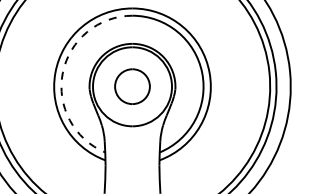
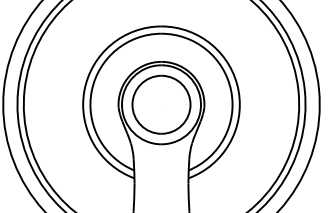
arc: (62, 72) -> (91, 90), dashed -> solid
part: (132, 86) -> (161, 104), size x1.67

